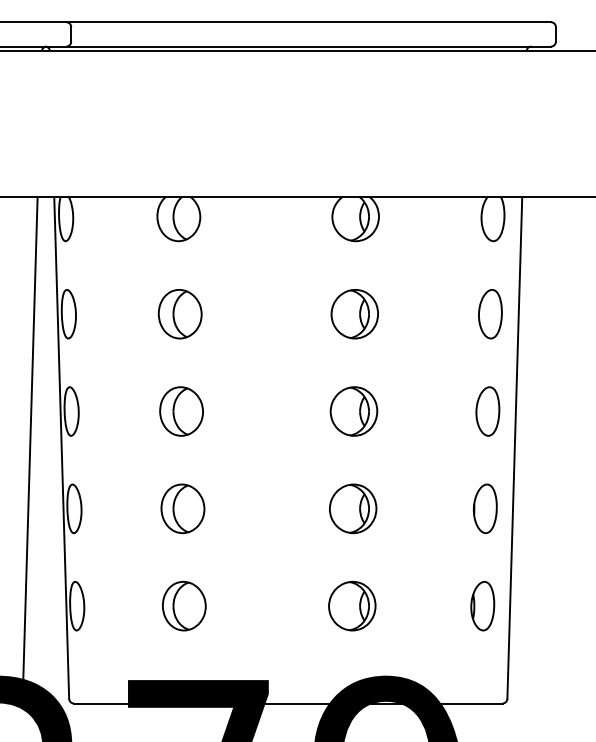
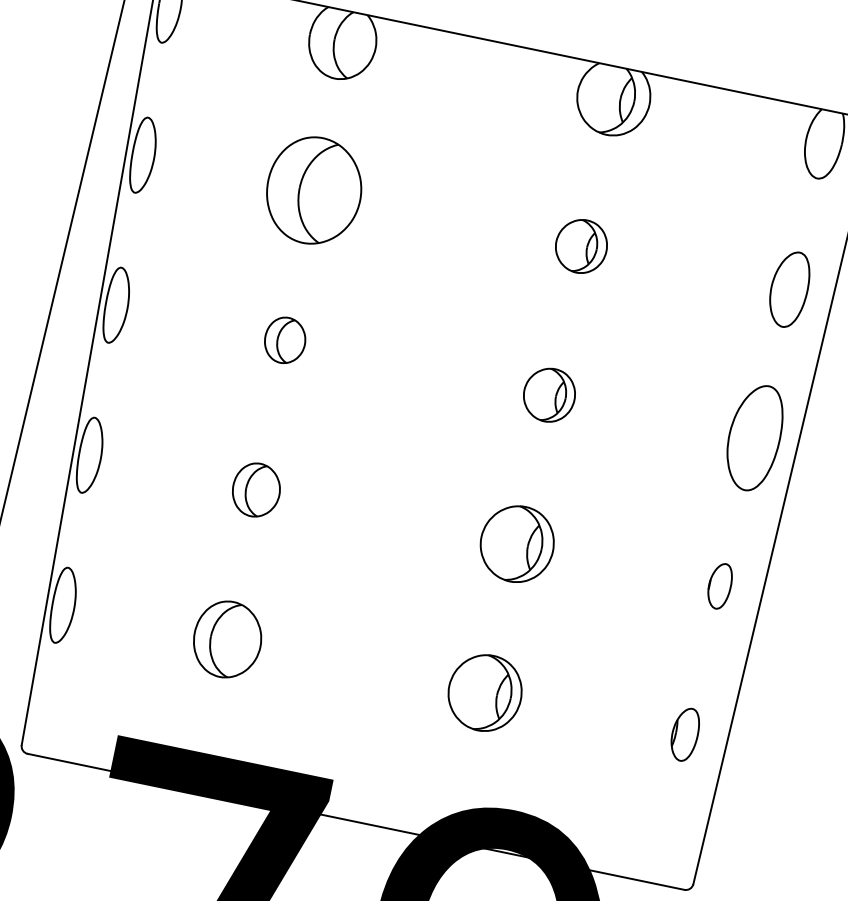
part: (179, 314) -> (312, 191), size x1.4
part: (354, 314) -> (581, 246), size x0.7
part: (181, 411) -> (285, 340), size x0.6
part: (353, 411) -> (548, 395), size x0.7
part: (487, 411) -> (754, 437), size x1.4
part: (182, 508) -> (255, 489), size x0.7
part: (485, 508) -> (720, 585), size x0.6
part: (482, 606) -> (684, 734), size x0.7

